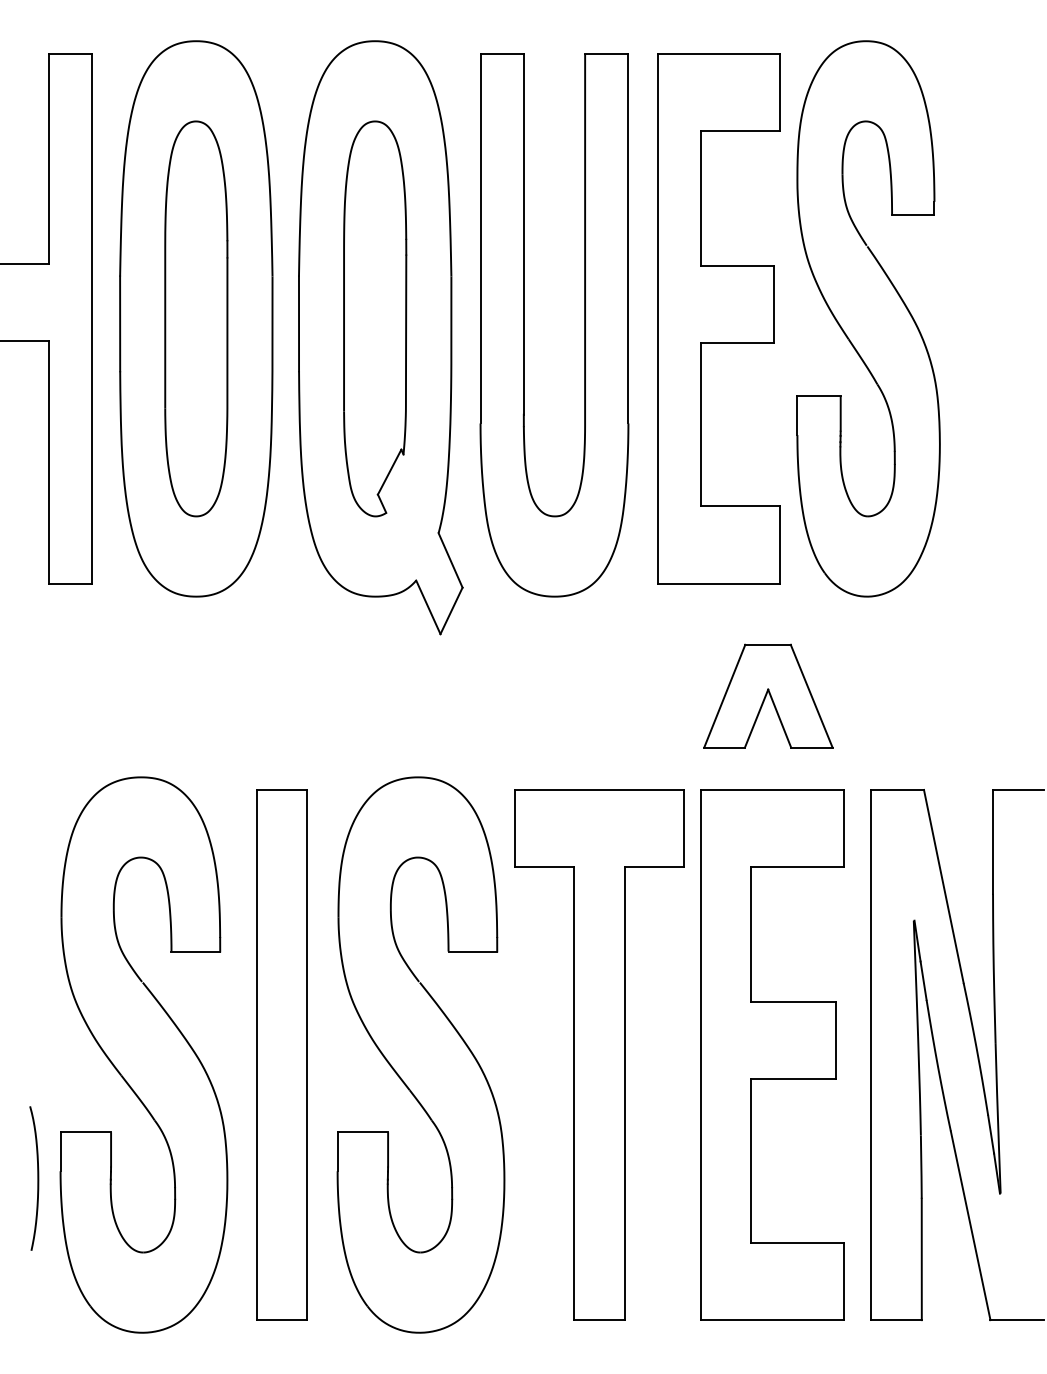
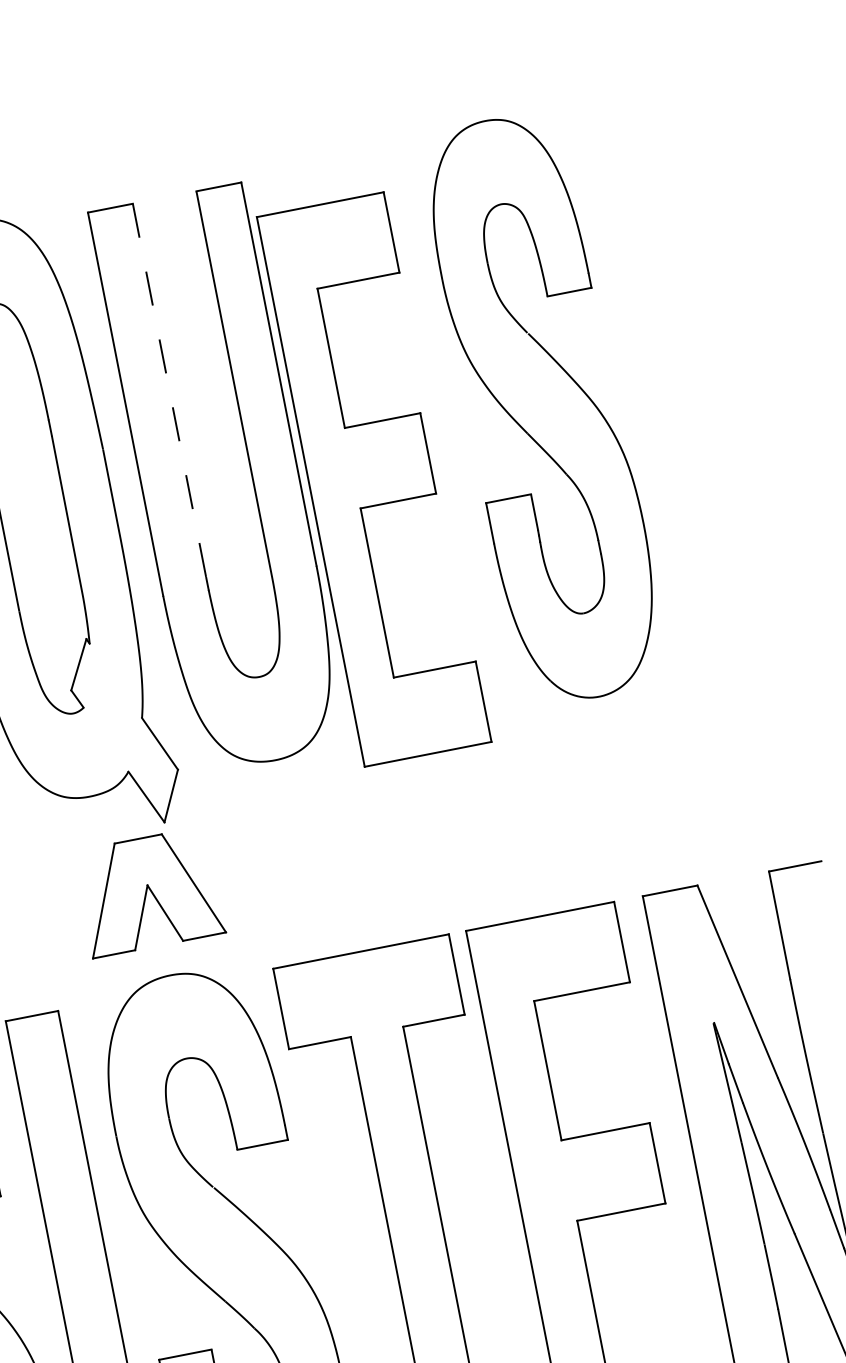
line: (523, 234) -> (169, 391), solid -> dashed
part: (718, 318) -> (373, 479), moved
part: (768, 695) -> (149, 891), moved

